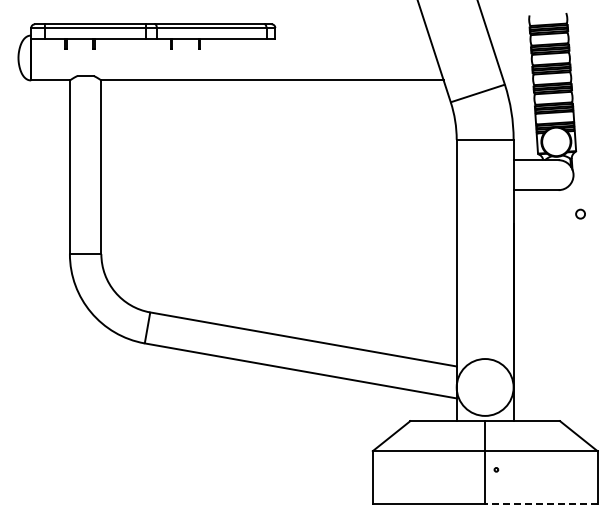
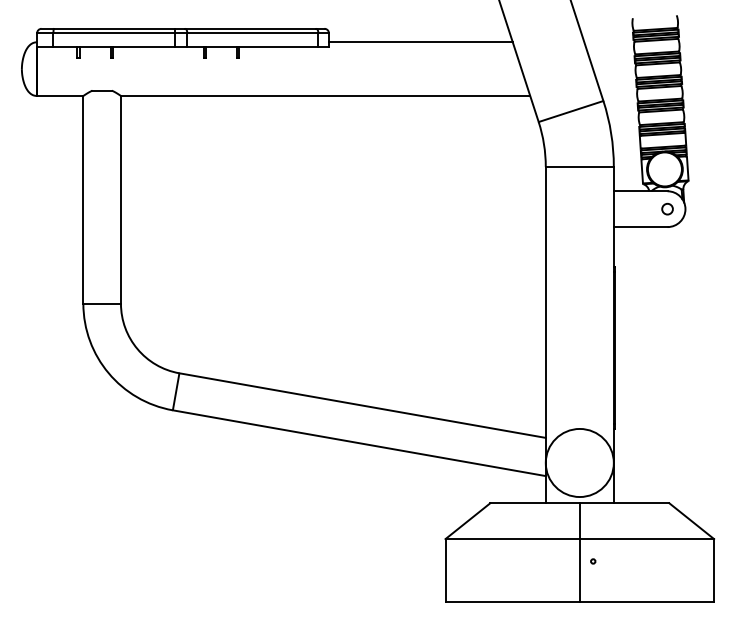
line: (352, 35) -> (421, 42), added
circle: (580, 213) -> (667, 208), moved
line: (540, 503) -> (645, 601), dashed -> solid

